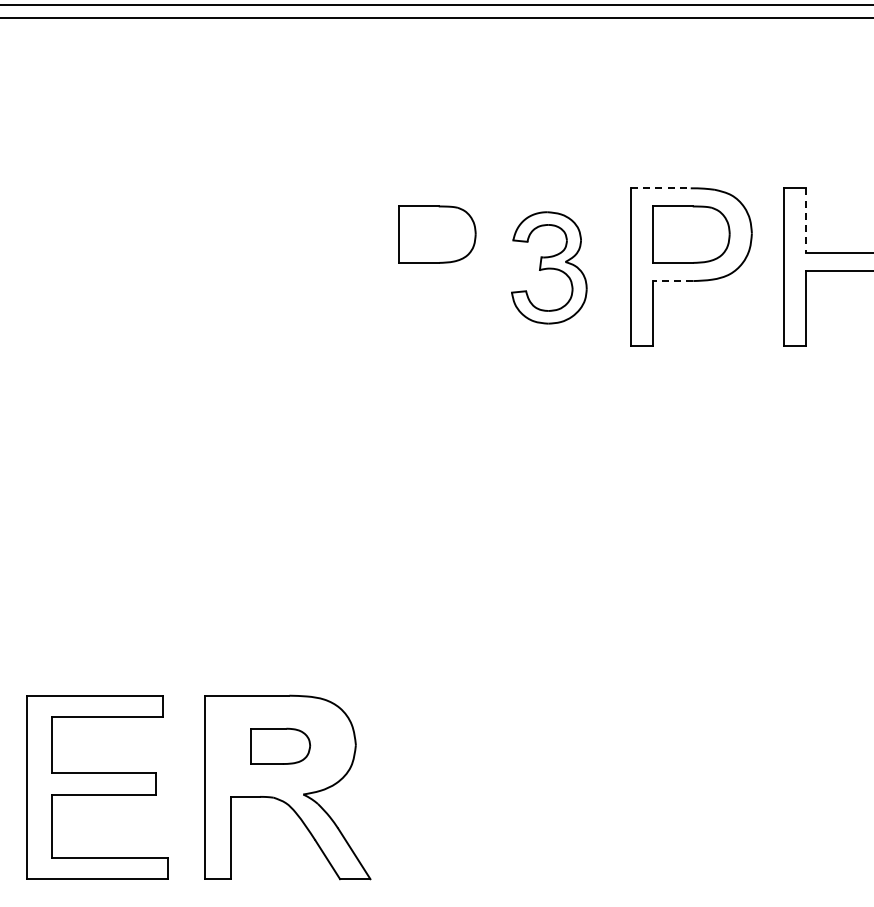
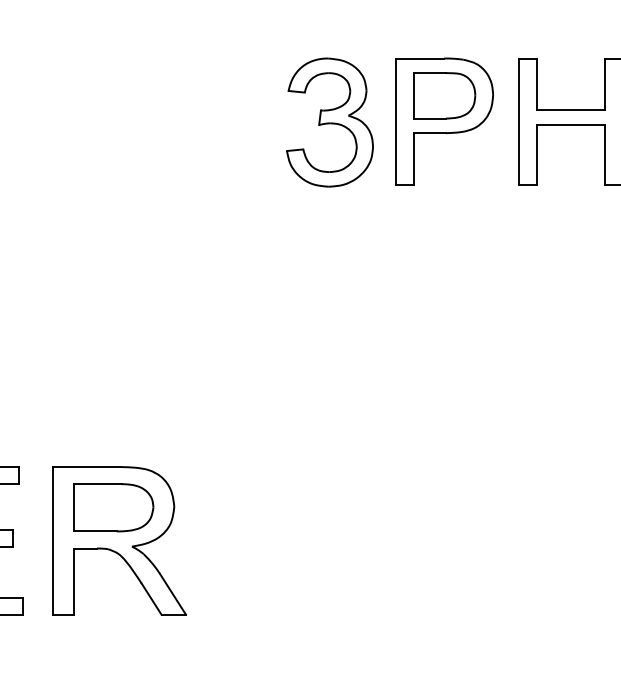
line: (660, 188) -> (419, 58), dashed -> solid
line: (806, 221) -> (537, 85), dashed -> solid
part: (437, 234) -> (240, 95), removed
part: (549, 267) -> (330, 122), size x1.43
line: (672, 281) -> (429, 133), dashed -> solid
part: (280, 746) -> (113, 507), size x1.67

